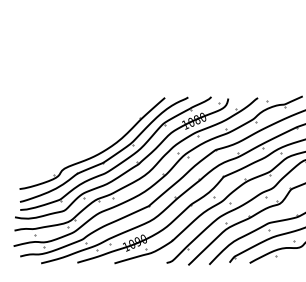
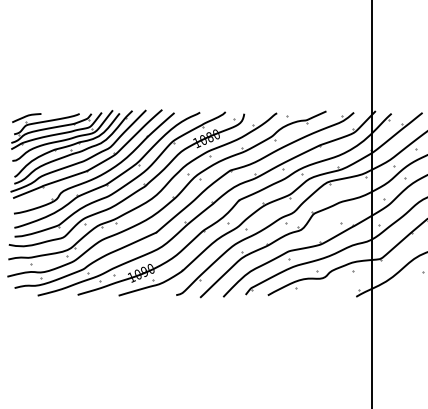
part: (85, 134) -> (86, 153), added

